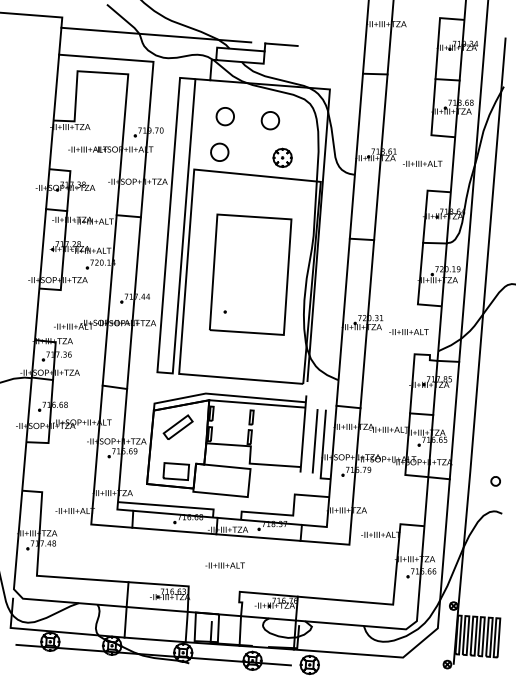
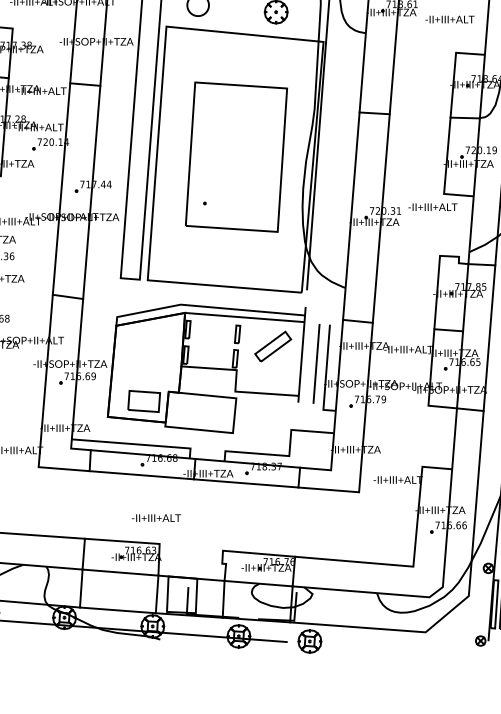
text: (408, 332) -> (432, 207), moved
part: (177, 426) -> (272, 345), moved
text: (224, 565) -> (155, 518), moved

